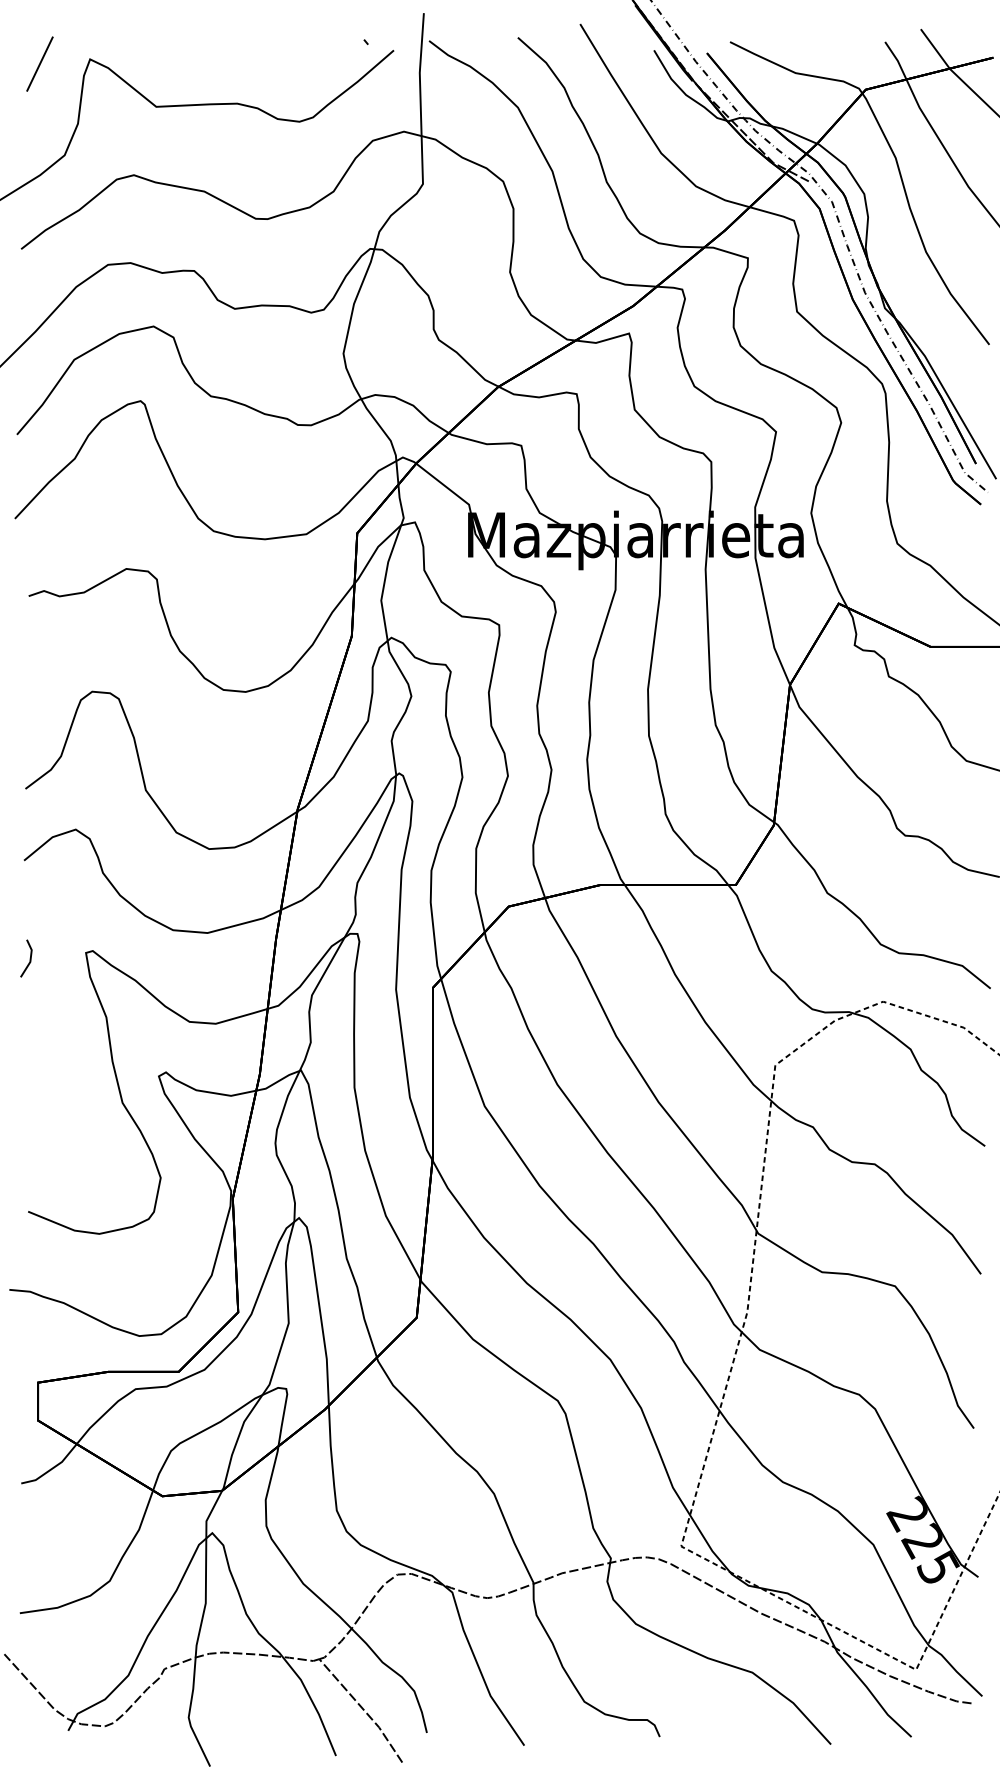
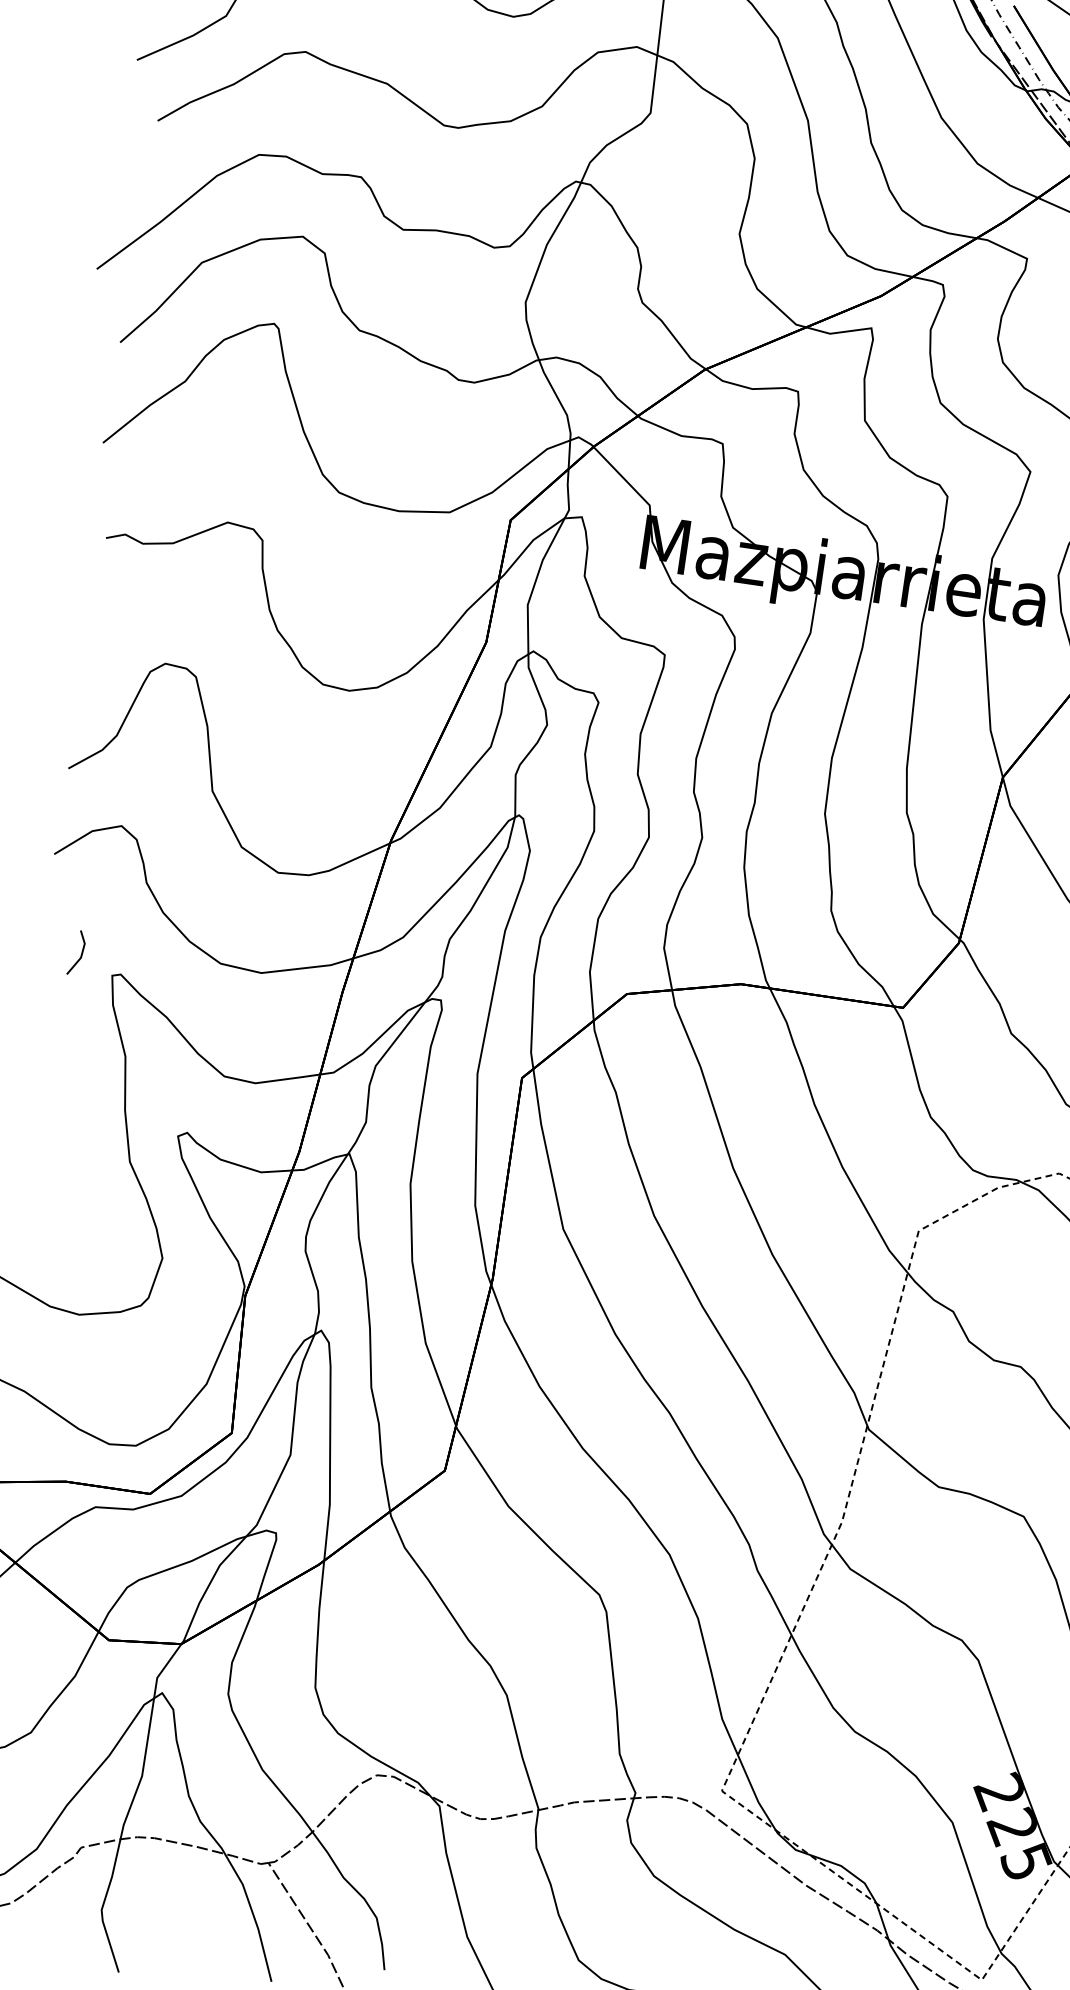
line: (29, 958) -> (80, 953), moved

